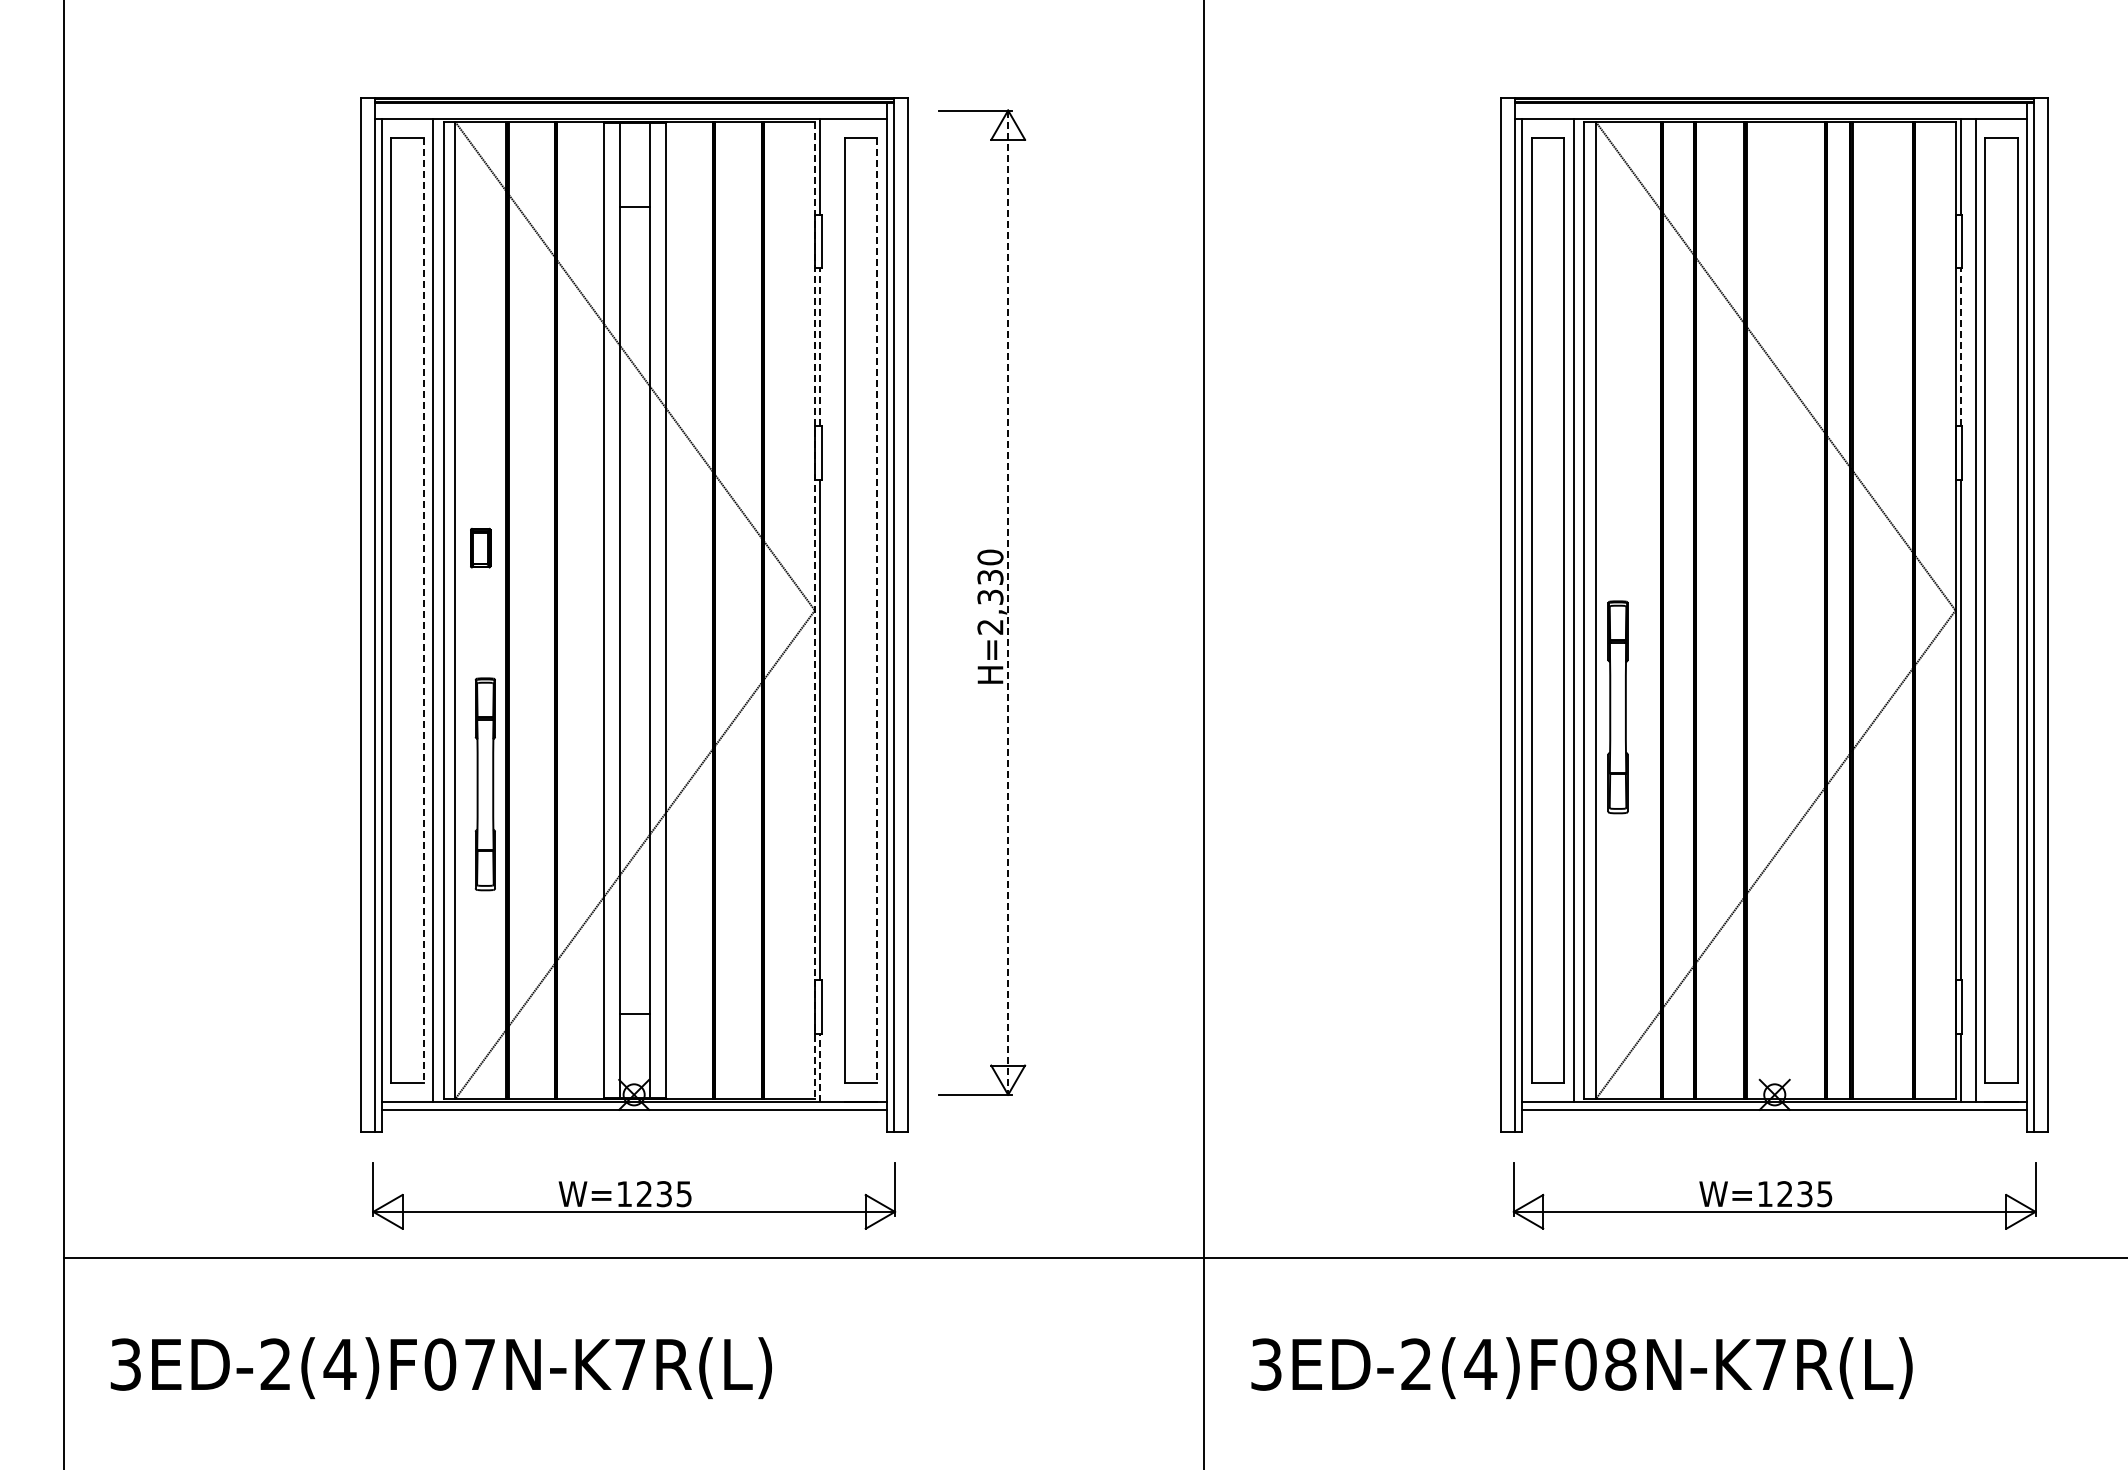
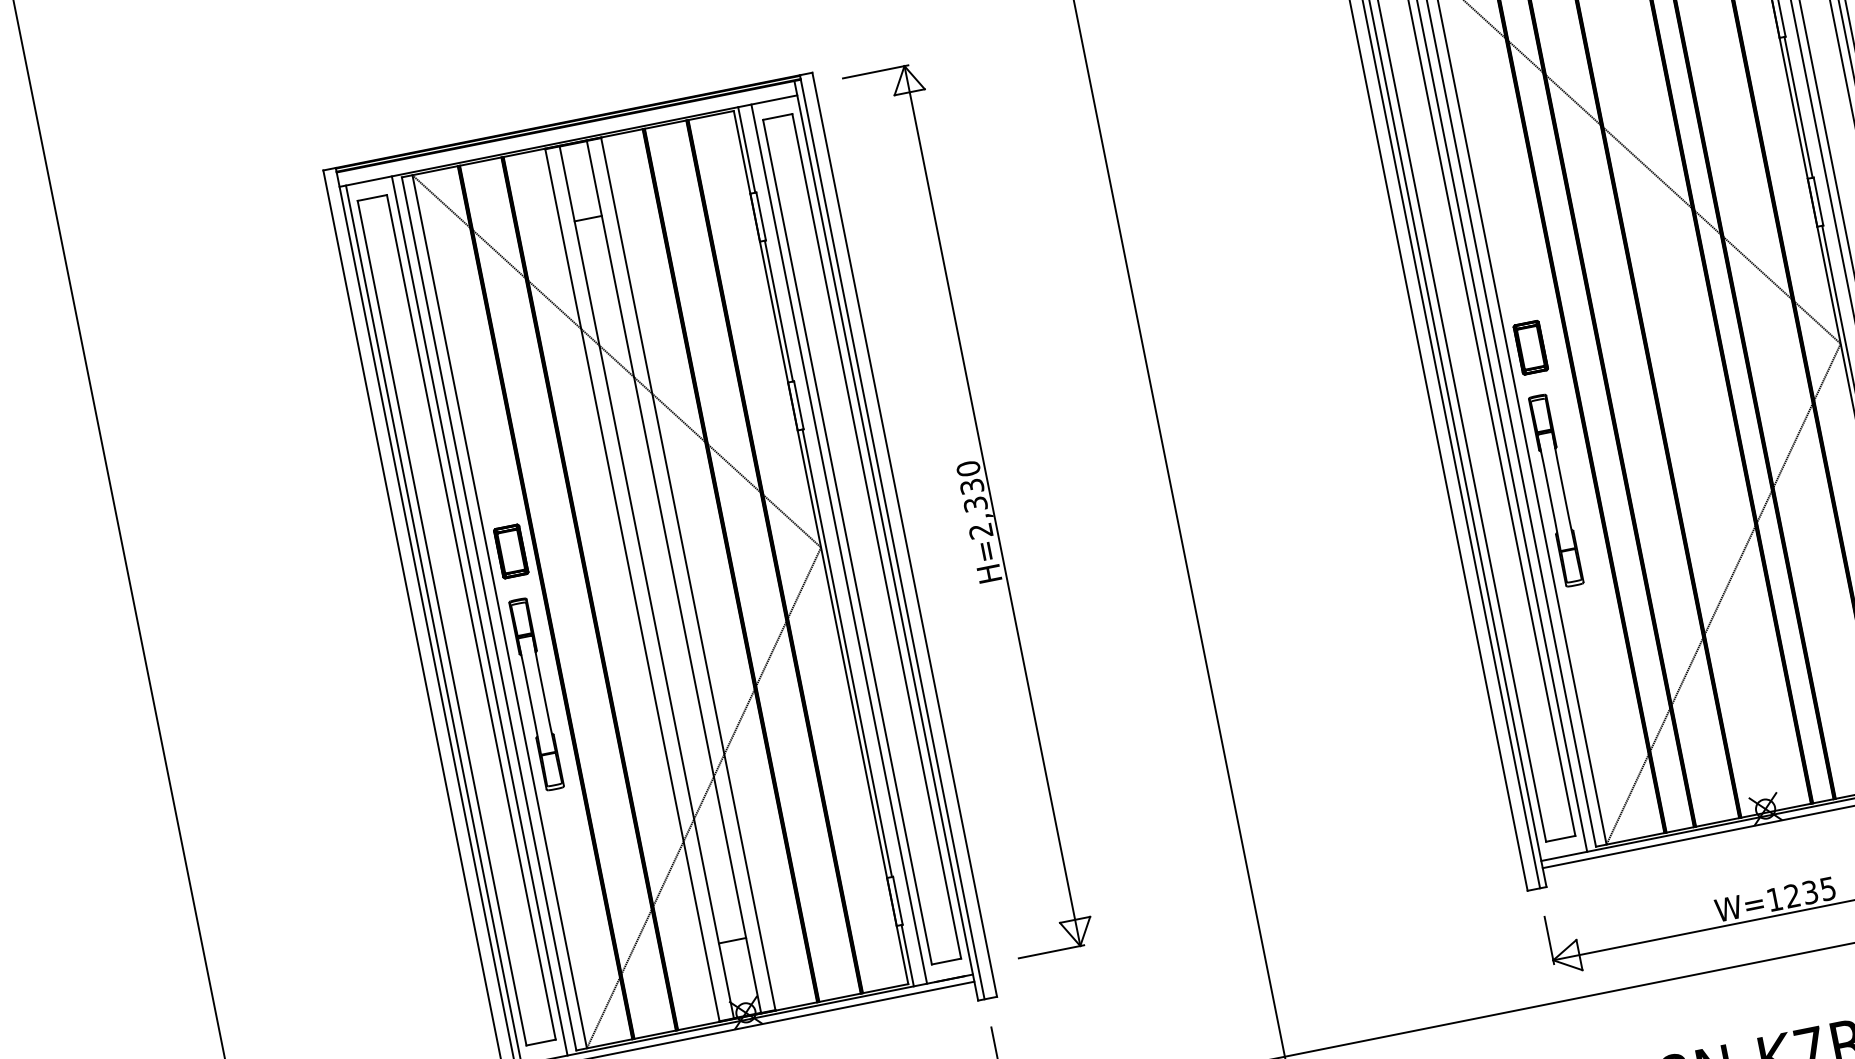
line: (820, 347) -> (779, 311), dashed -> solid
line: (1961, 347) -> (1799, 107), dashed -> solid
part: (480, 547) -> (510, 550), size x1.43
part: (1621, 547) -> (1530, 347), added
line: (1008, 603) -> (992, 506), dashed -> solid
line: (423, 610) -> (471, 617), dashed -> solid
line: (835, 610) -> (839, 543), added
line: (877, 610) -> (876, 536), dashed -> solid
line: (814, 611) -> (820, 548), dashed -> solid
part: (484, 784) -> (535, 694), moved
line: (820, 1067) -> (907, 955), dashed -> solid

